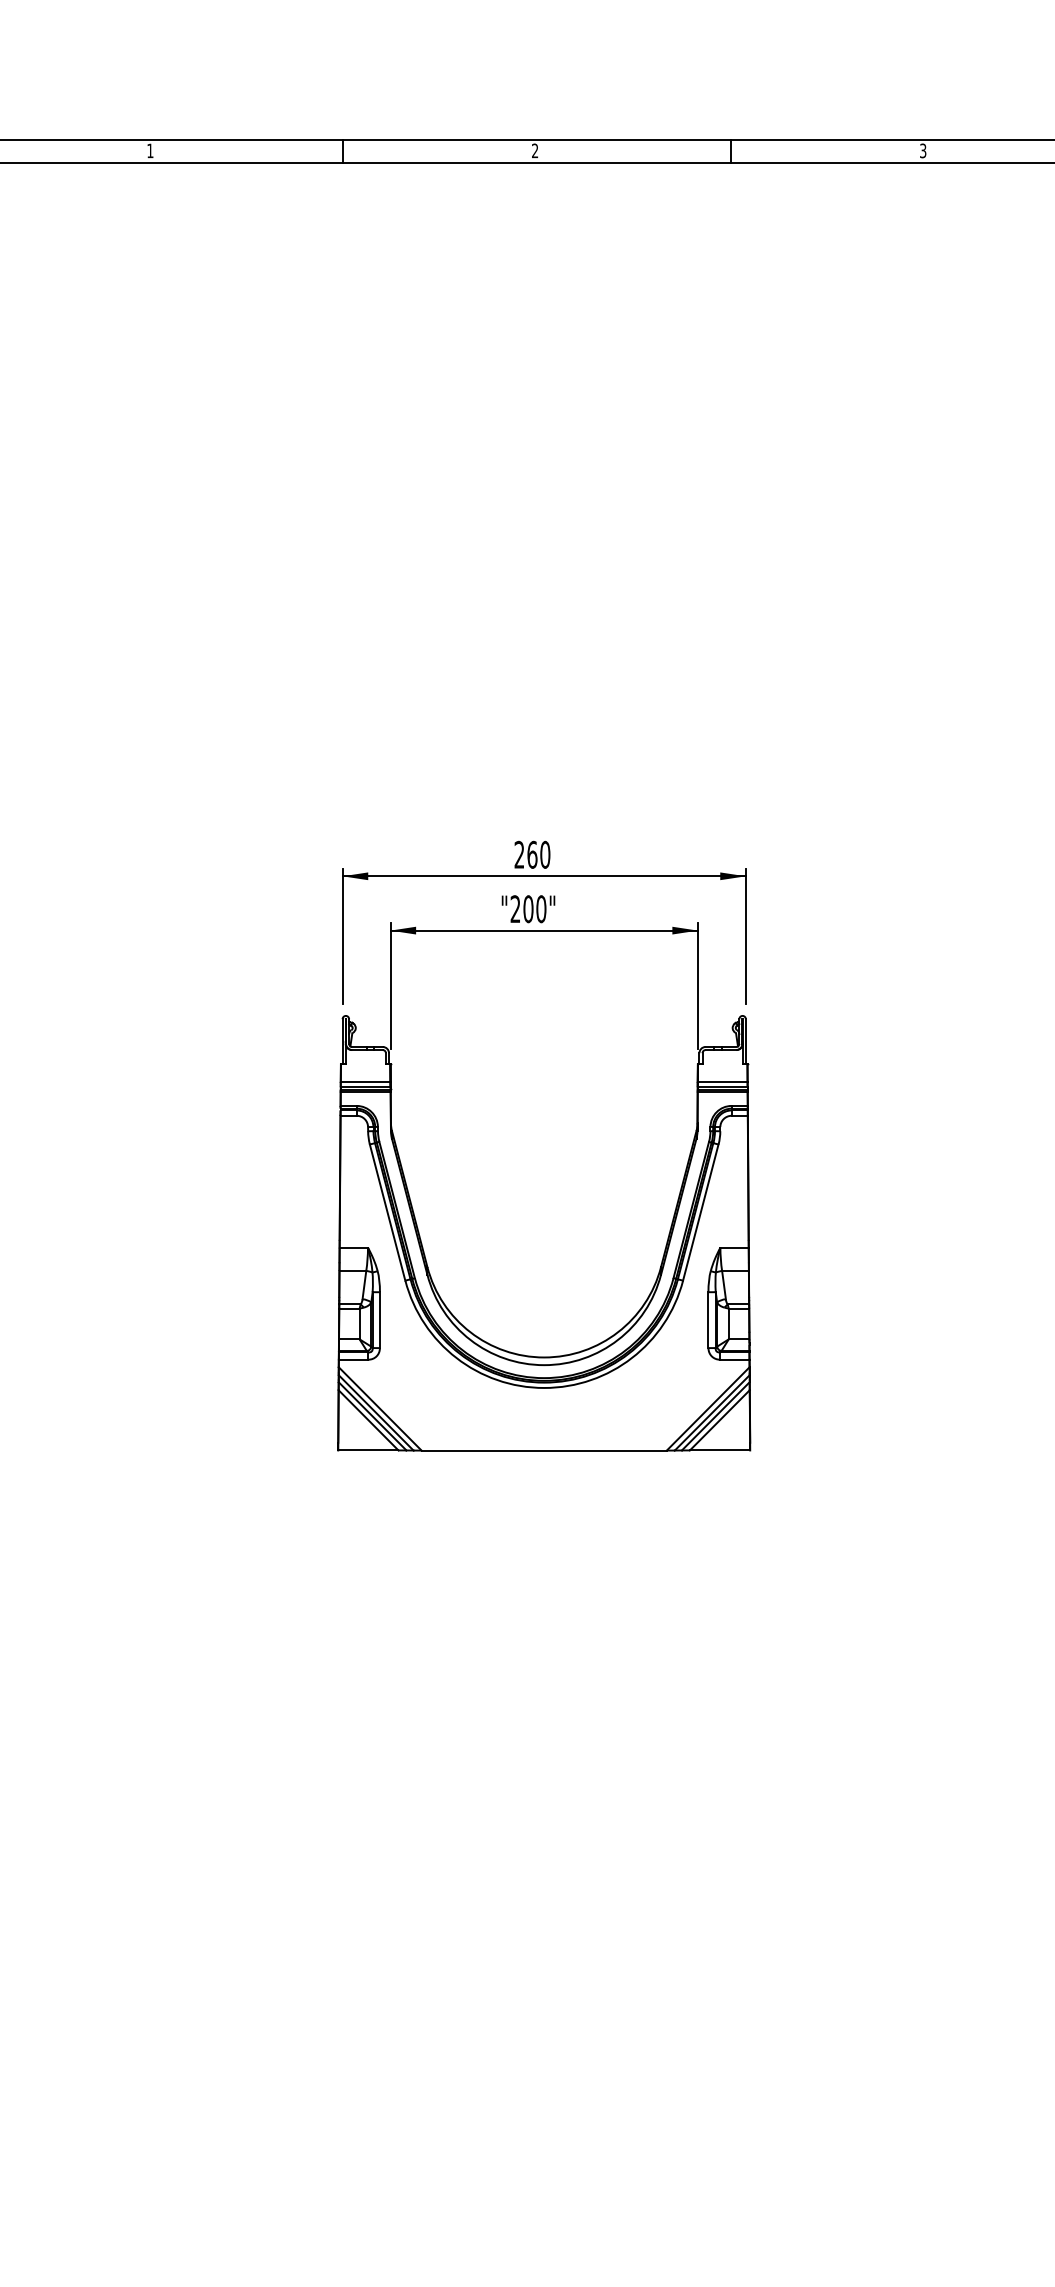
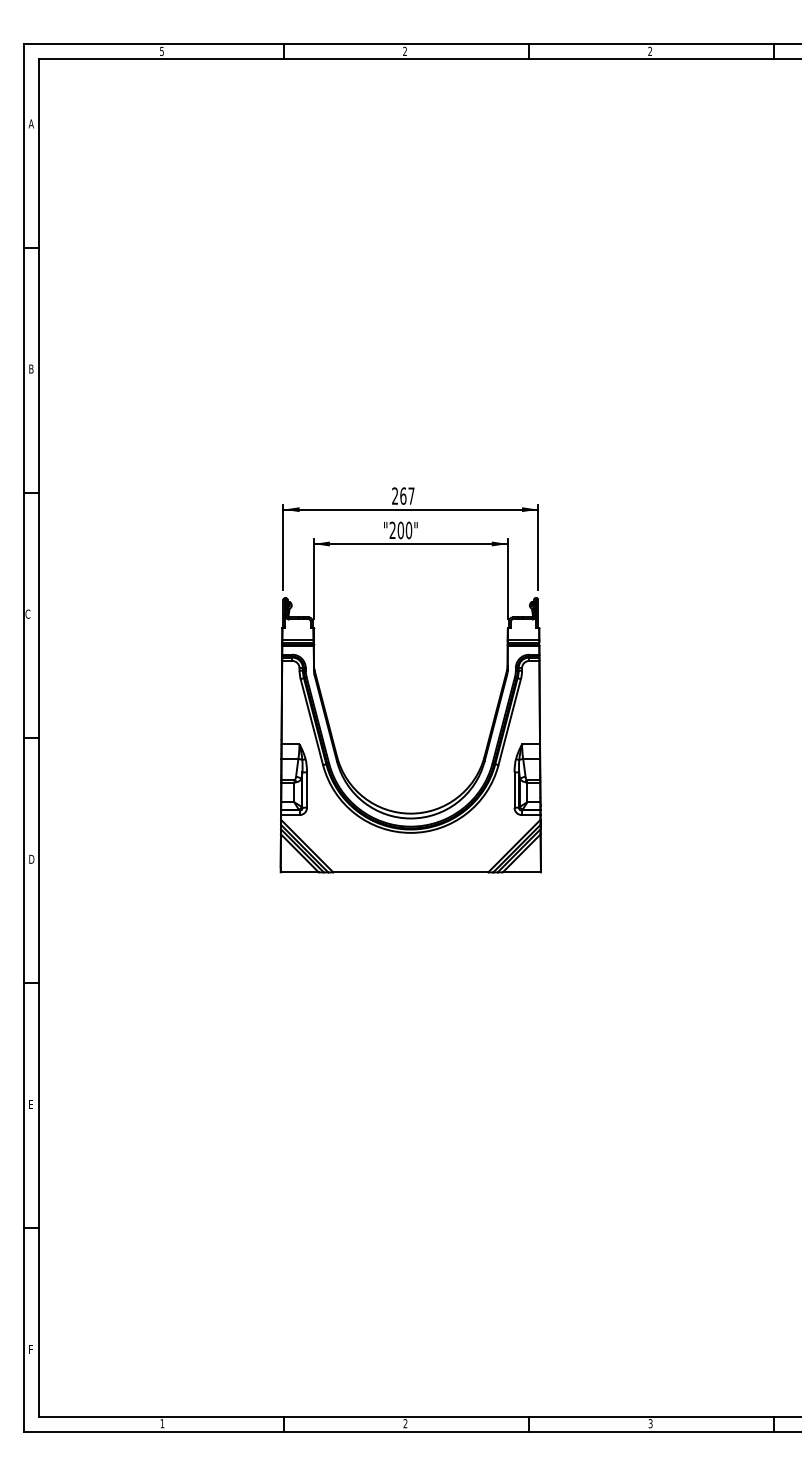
text: (149, 151) -> (161, 51), 1 -> 5
text: (923, 151) -> (650, 51), 3 -> 2
text: (545, 853) -> (411, 495), 260 -> 267

